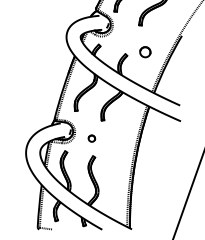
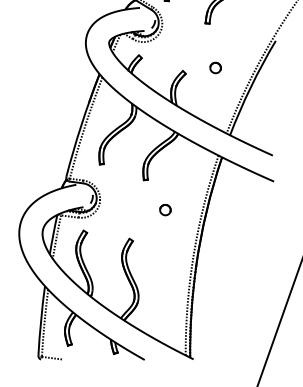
part: (145, 52) -> (215, 68), size x0.62
part: (91, 138) -> (164, 209), moved

